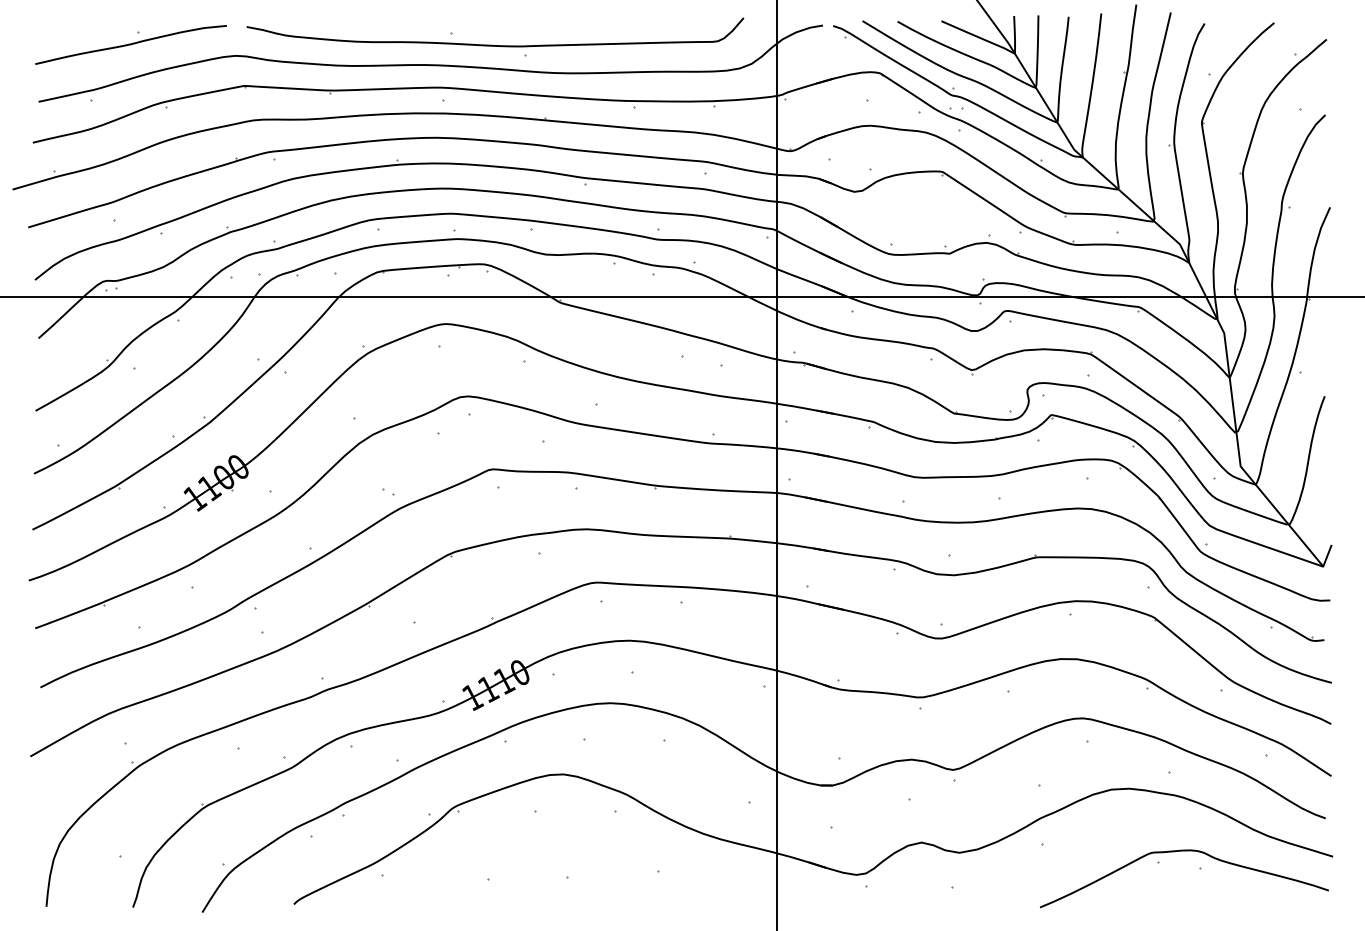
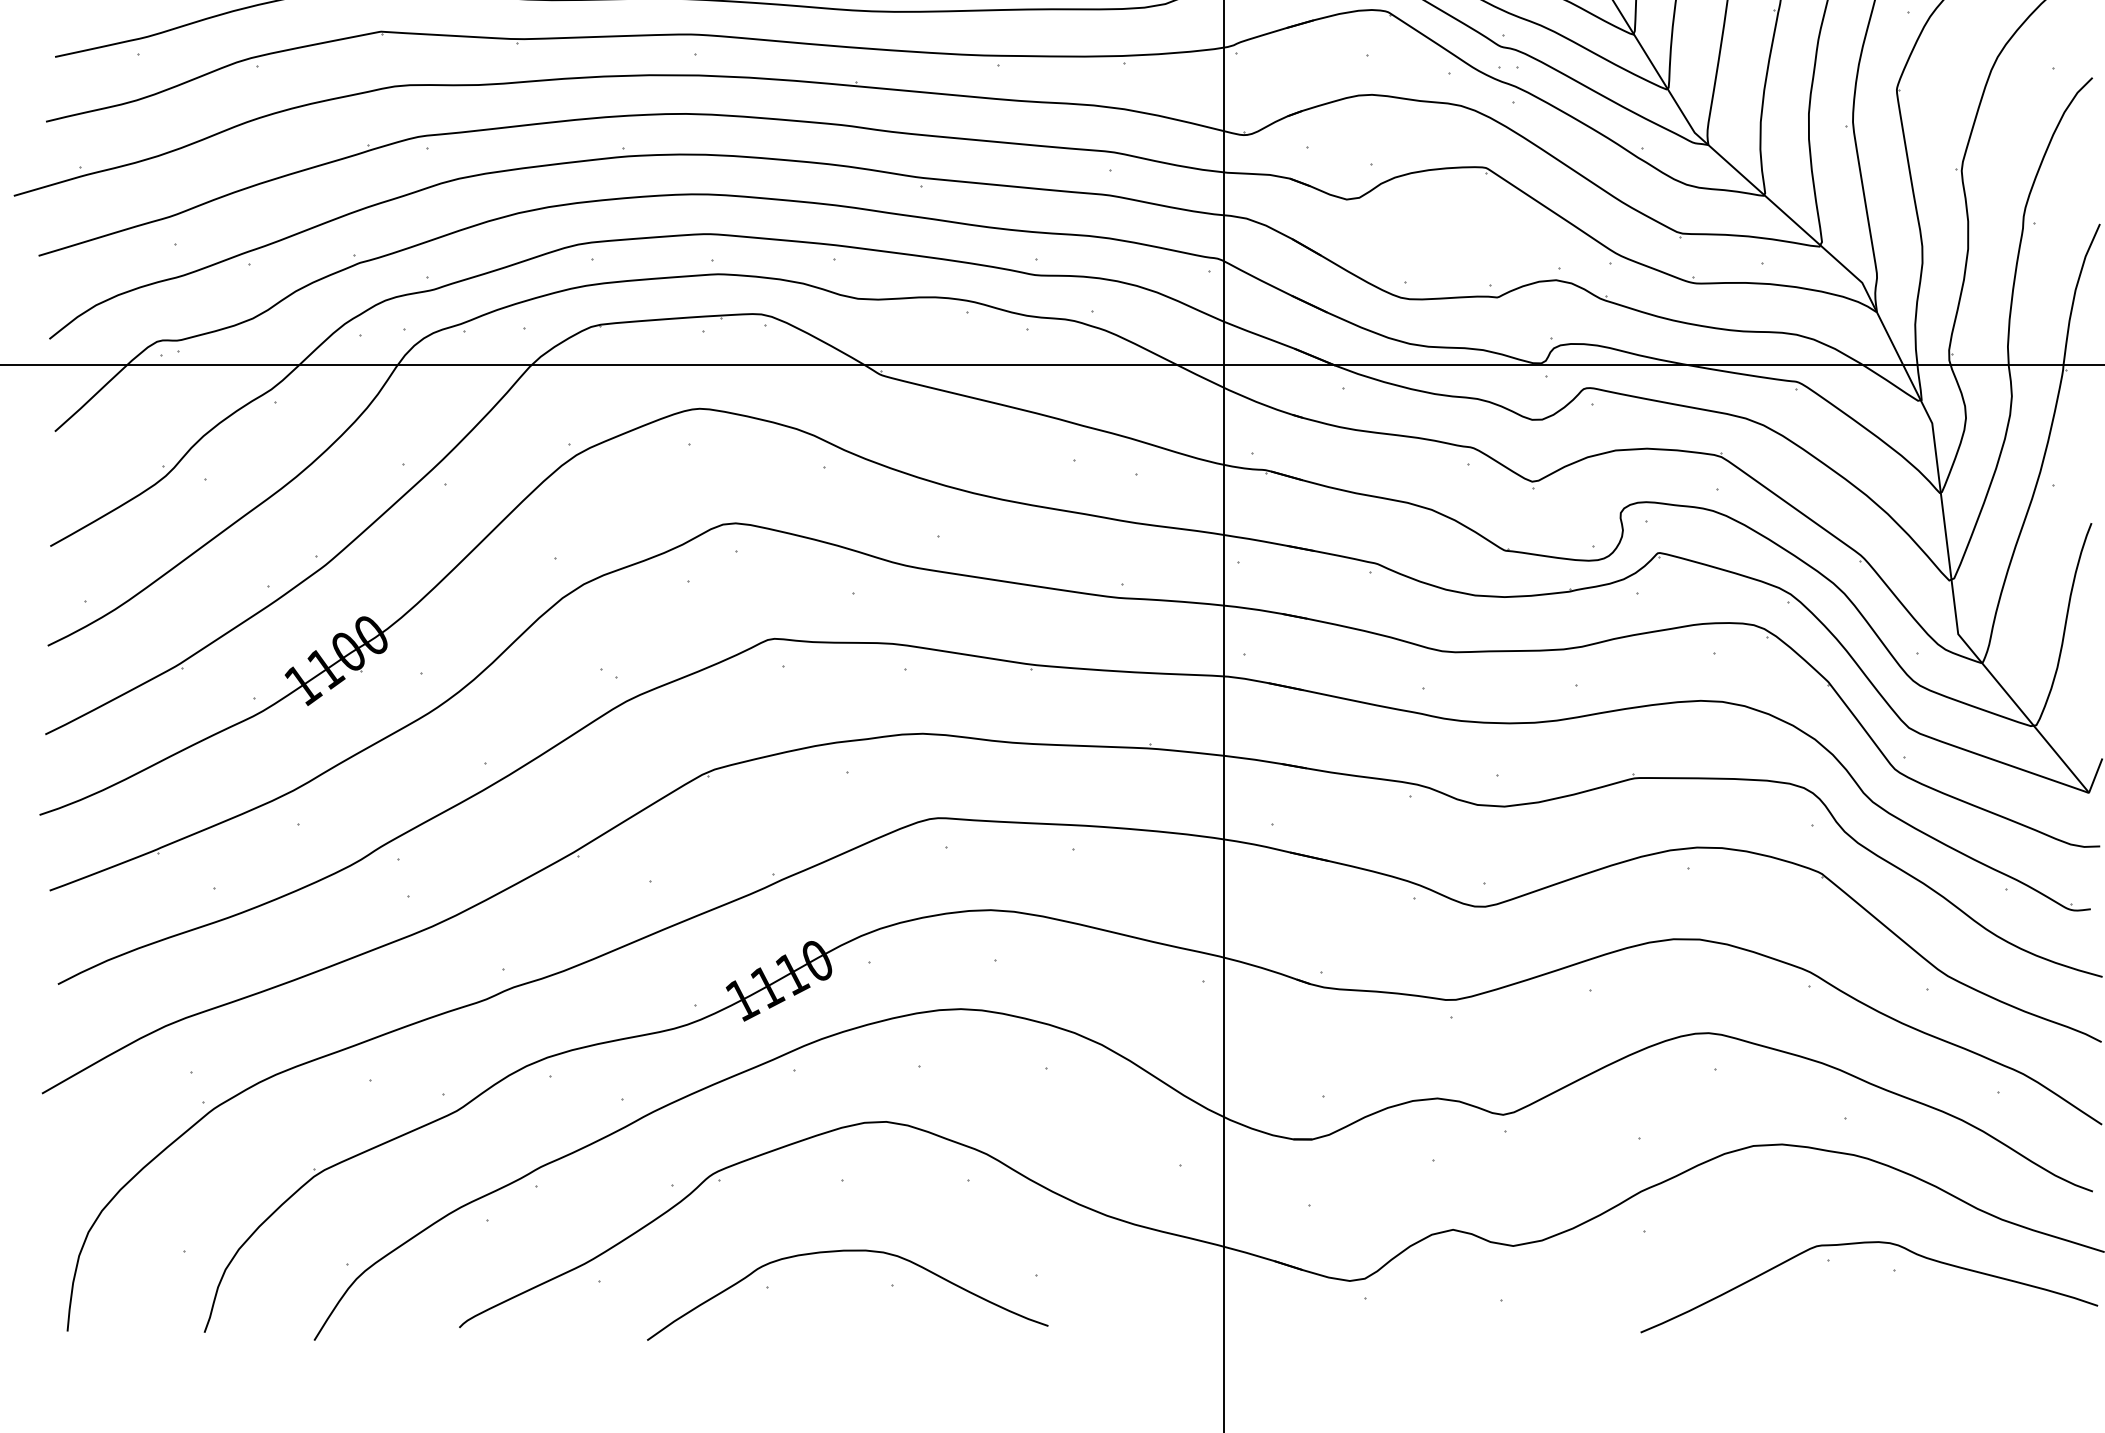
curve: (539, 856) -> (848, 1251), added

